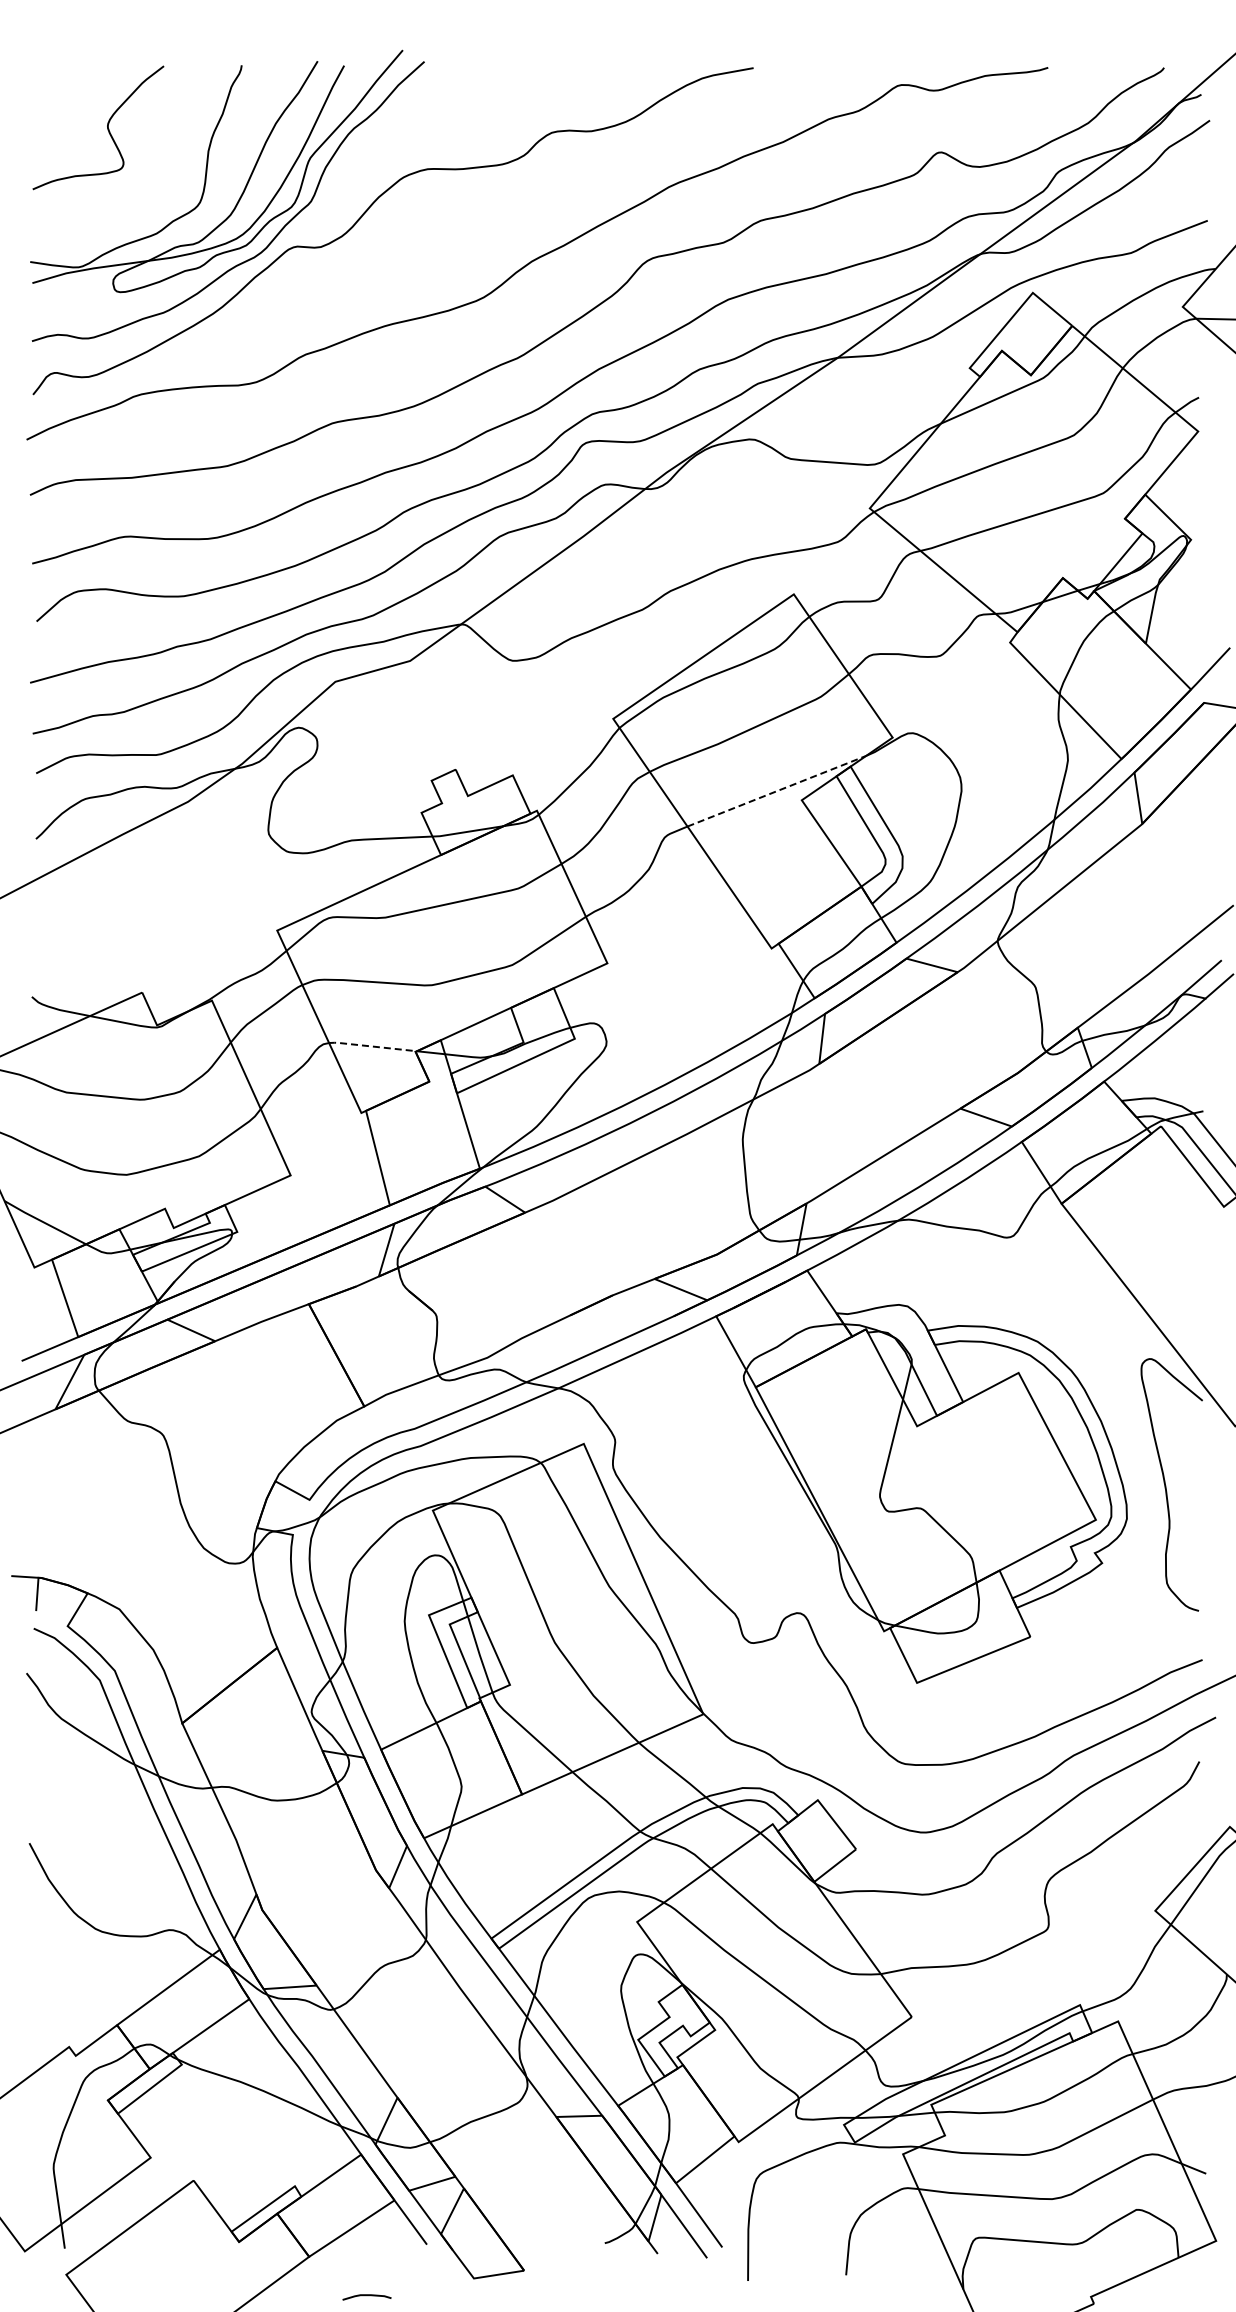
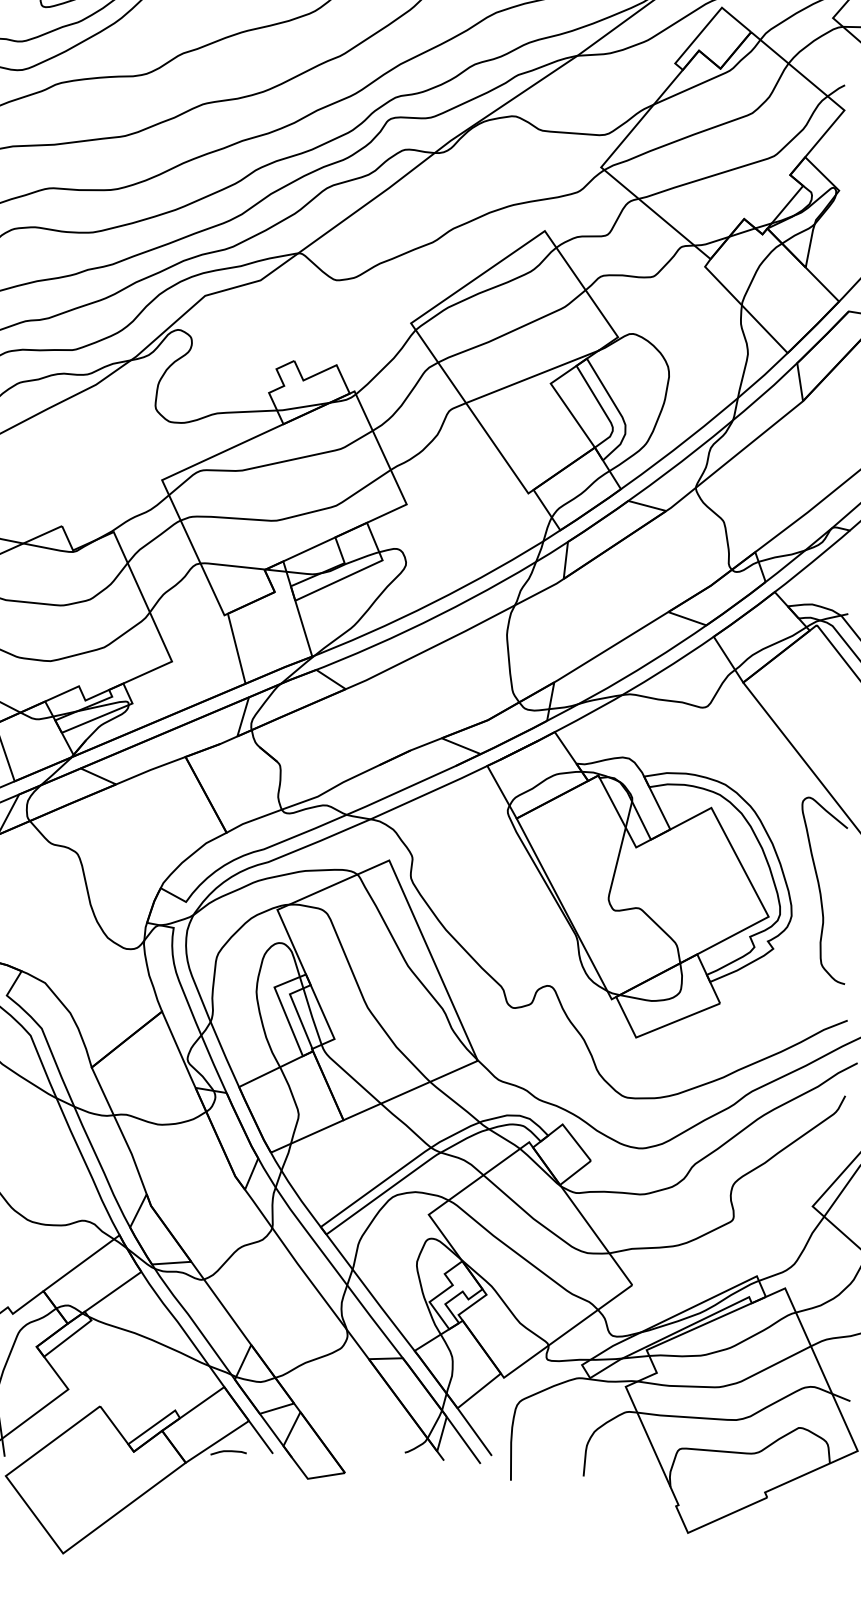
line: (777, 791) -> (532, 377), dashed -> solid
line: (372, 1046) -> (232, 566), dashed -> solid
curve: (366, 2296) -> (228, 1452), moved

